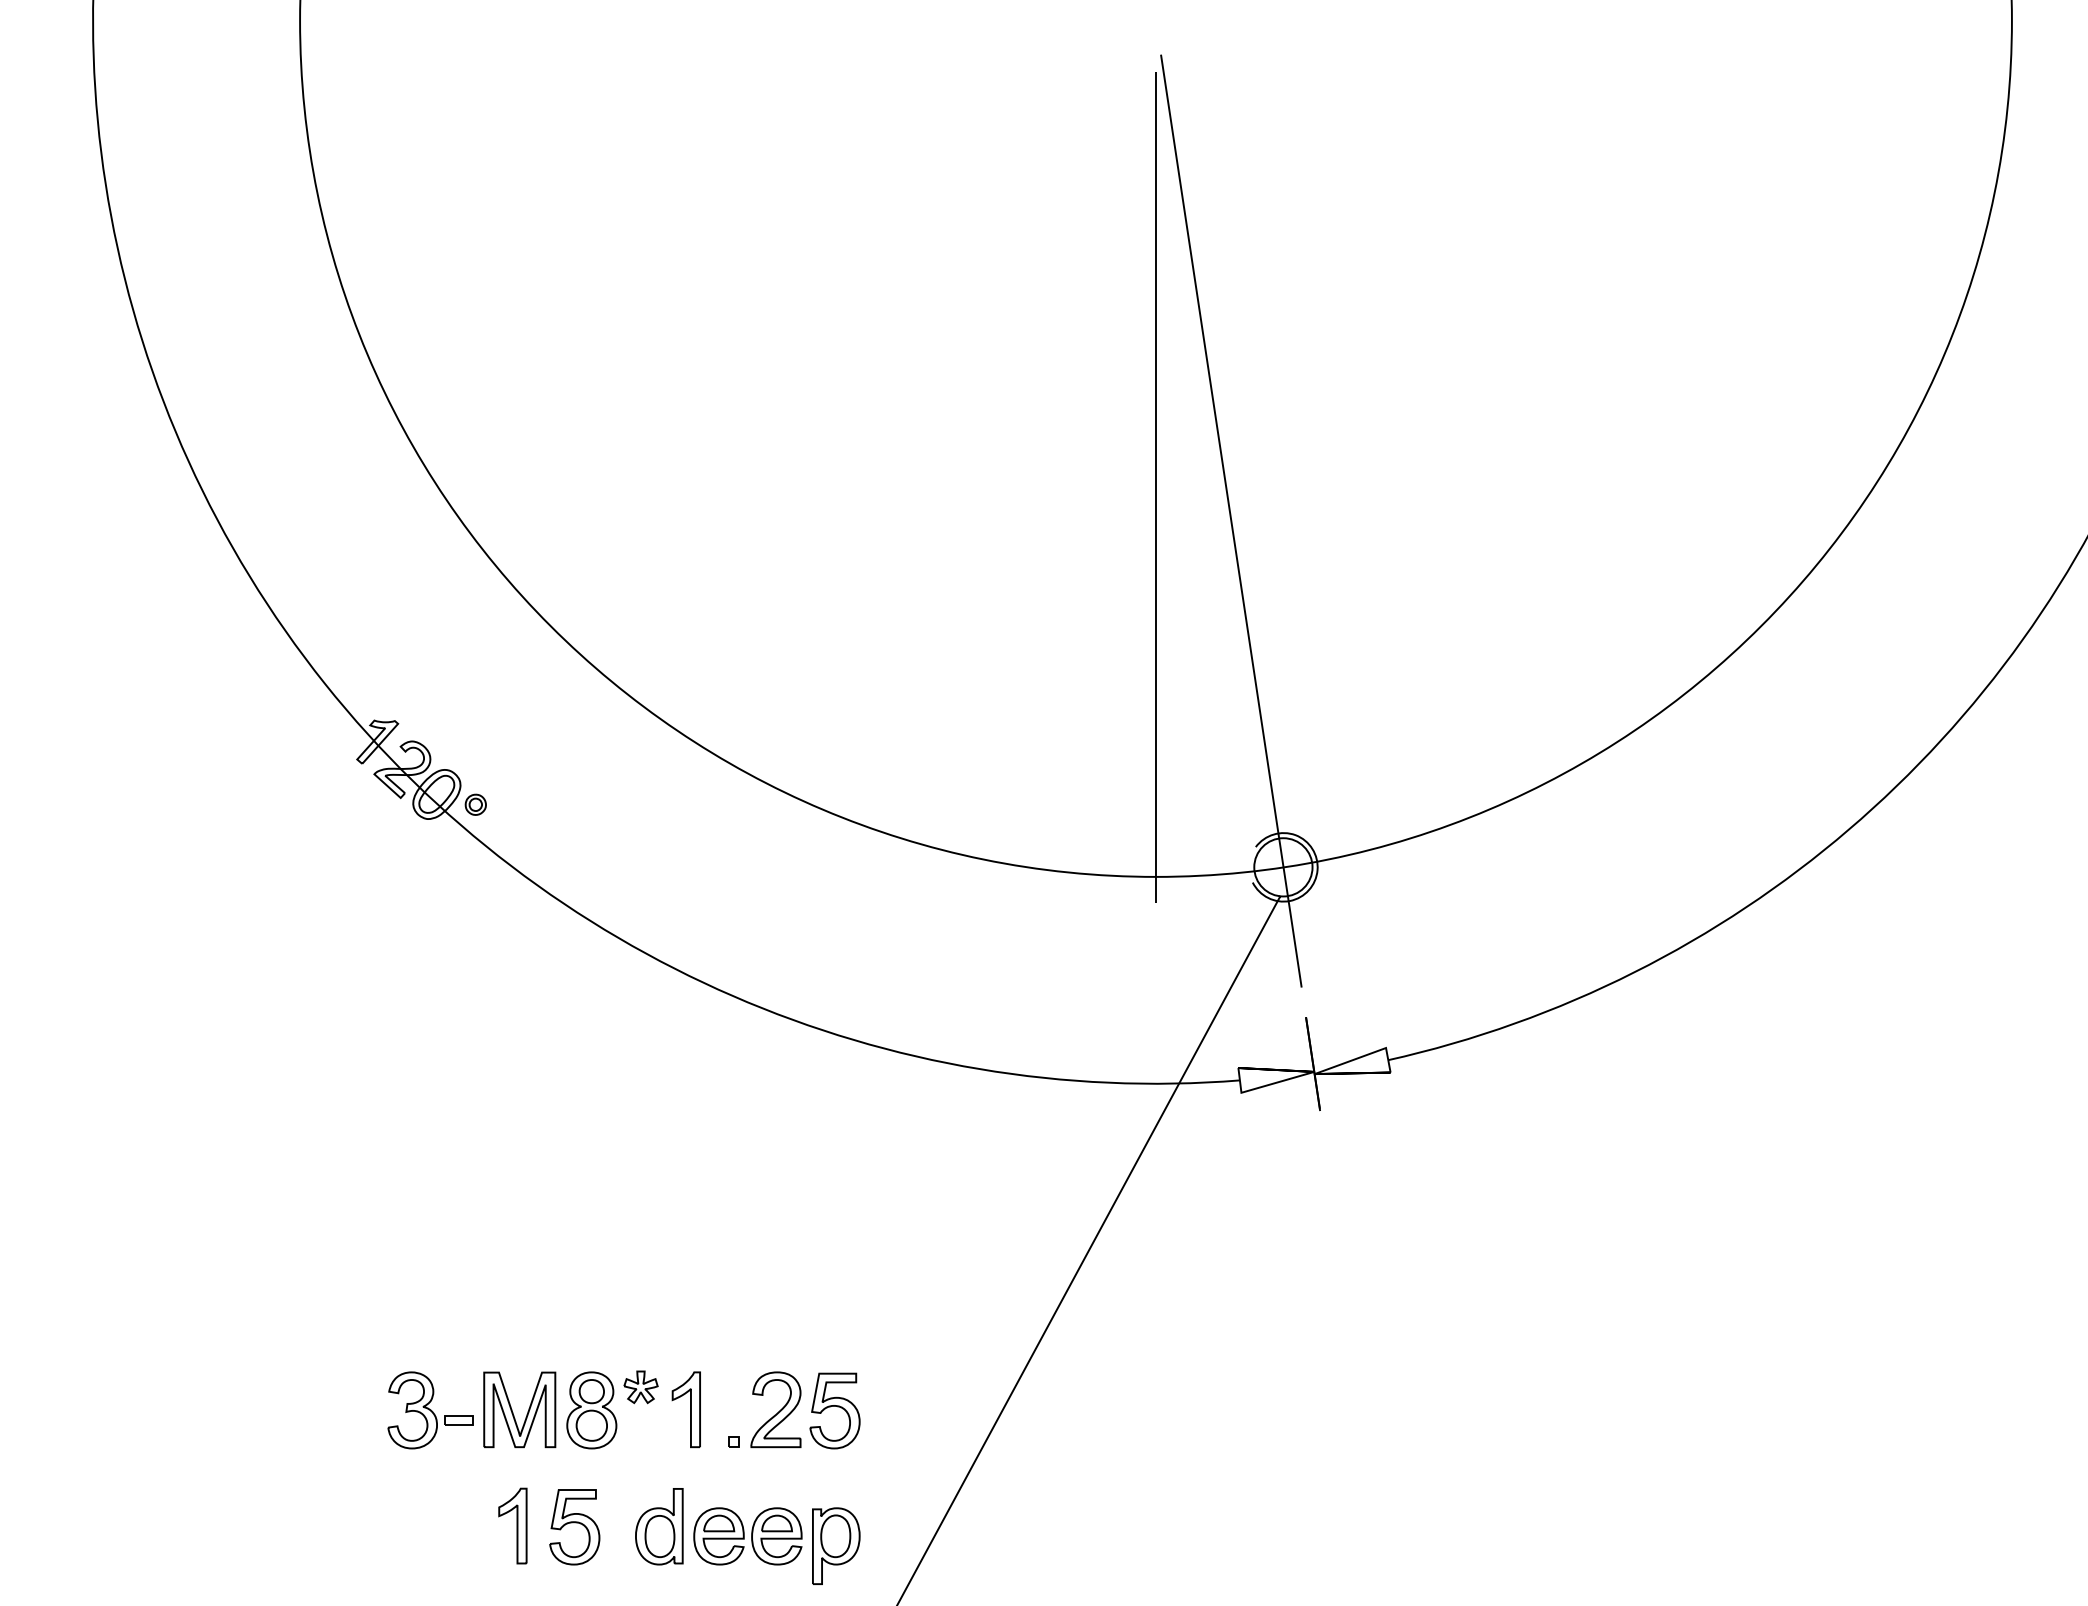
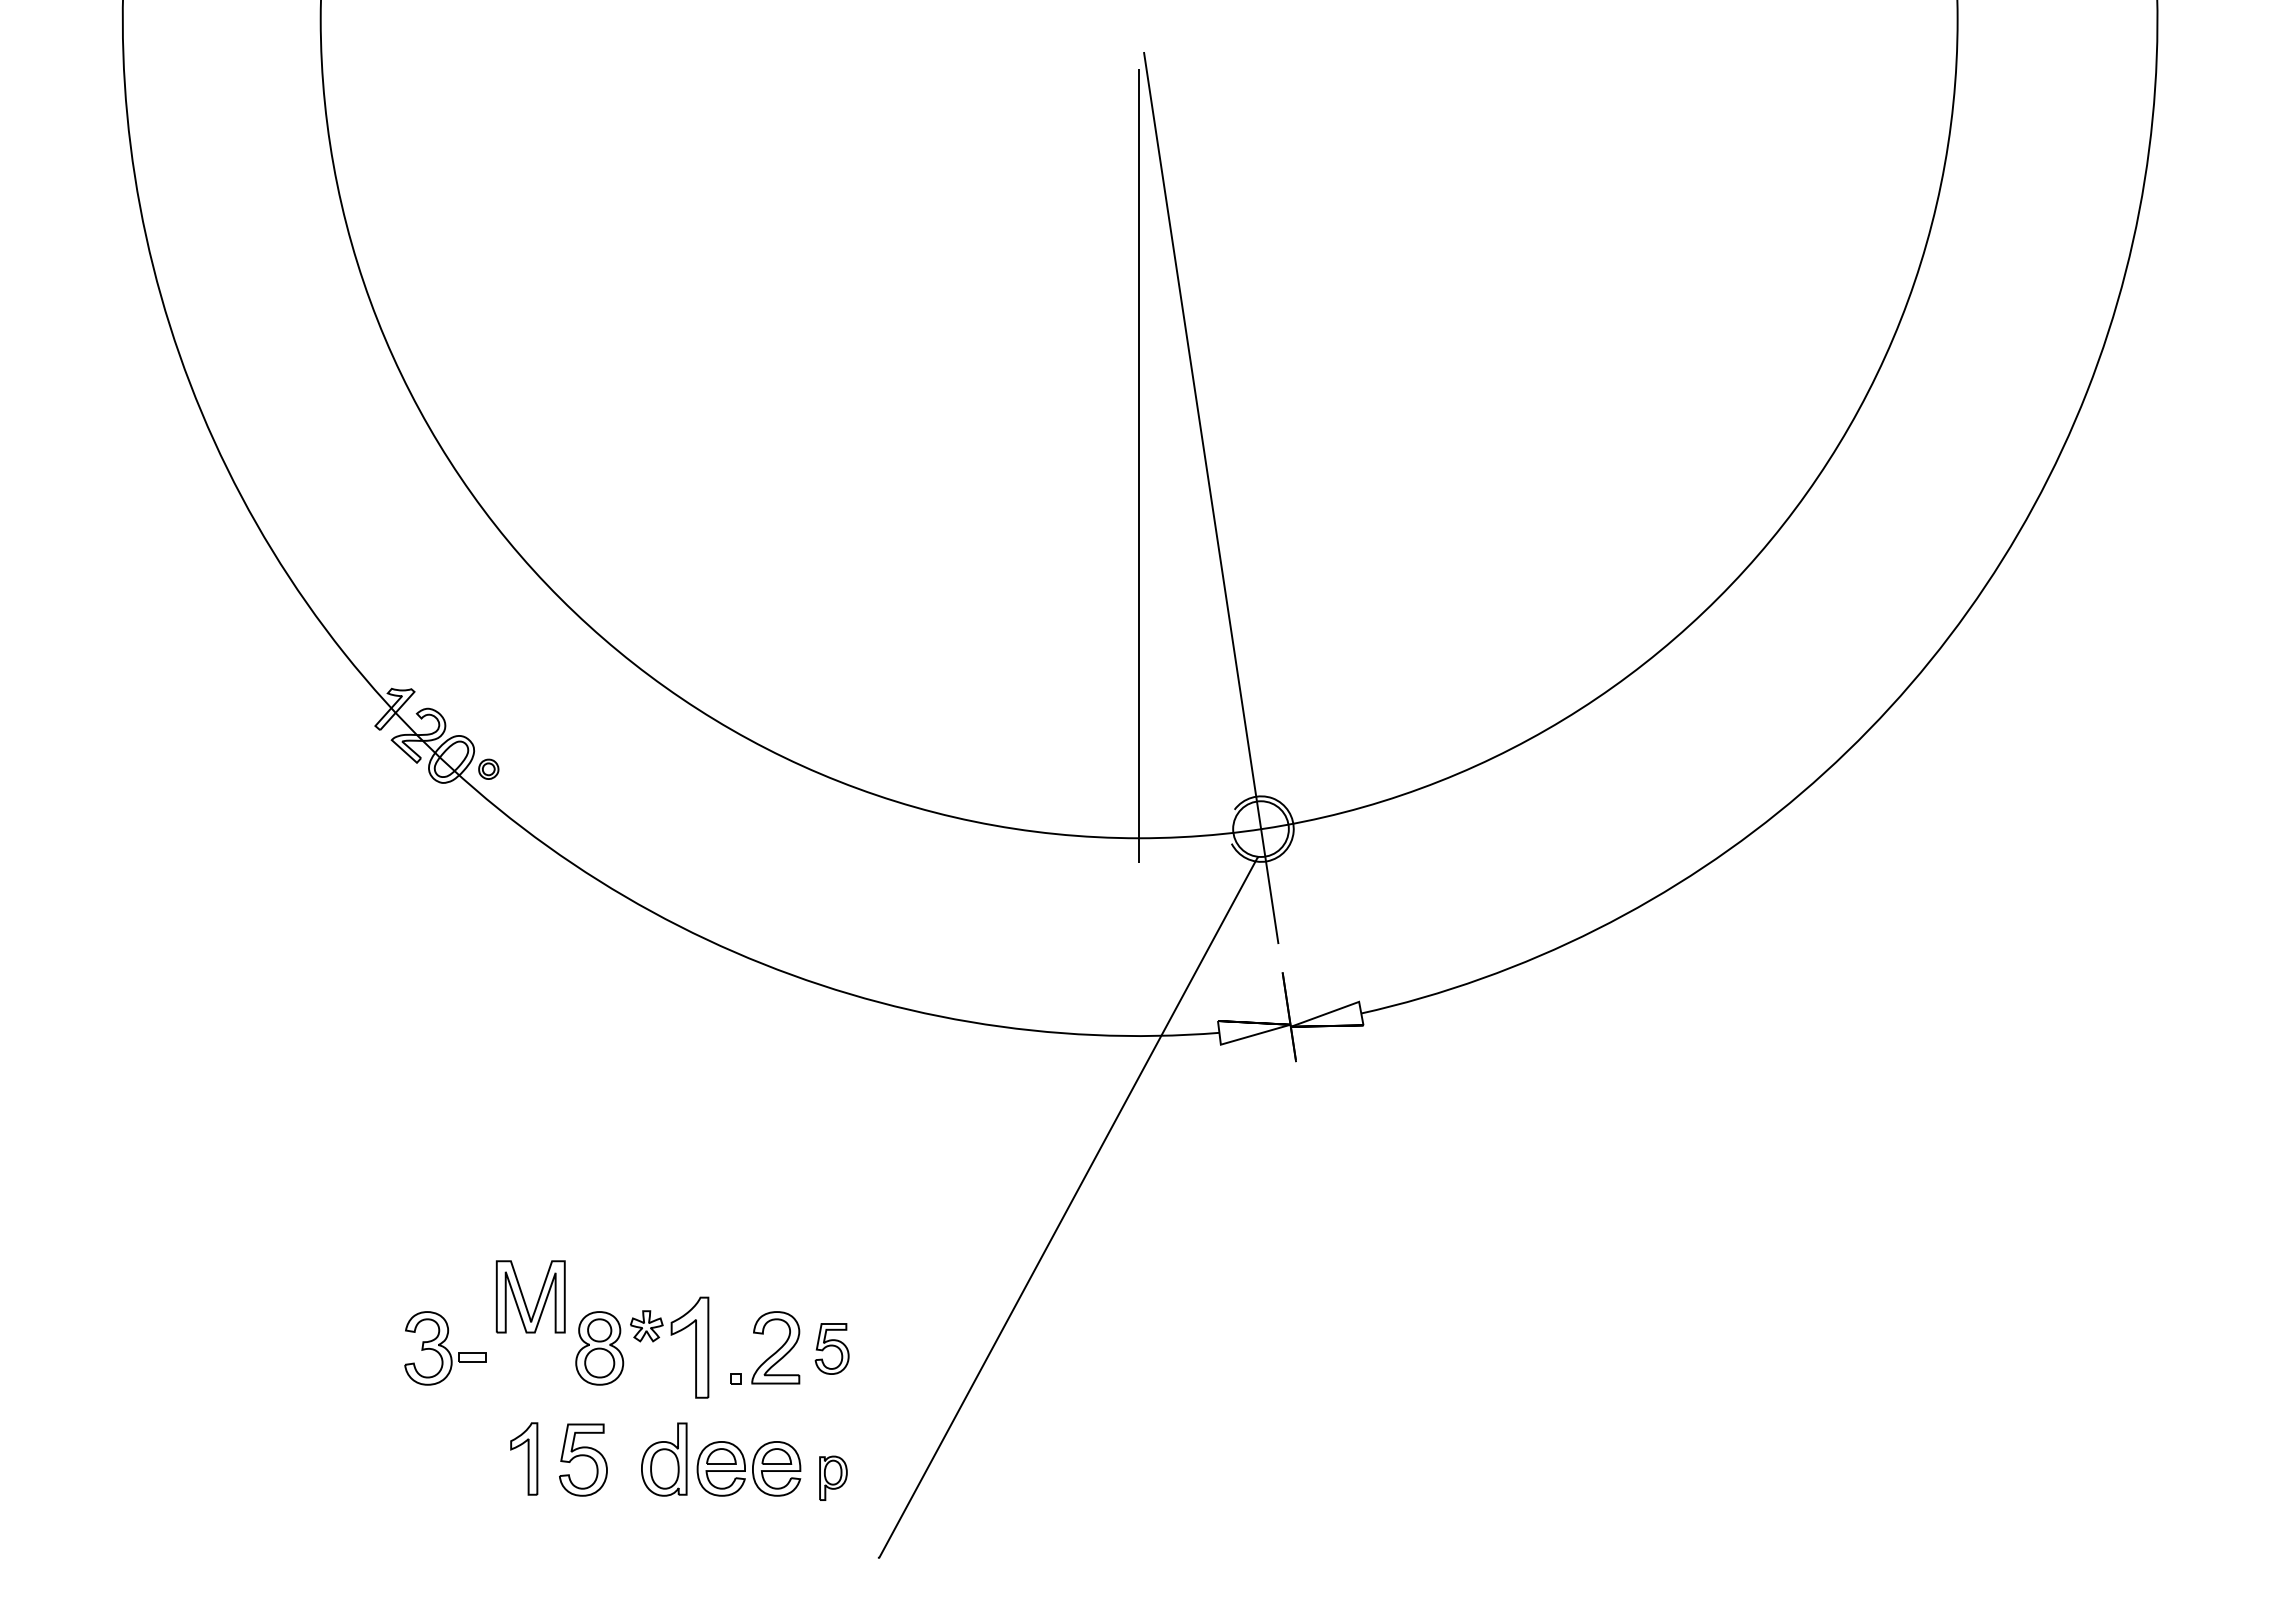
part: (686, 1409) -> (690, 1347), size x1.4
part: (834, 1410) -> (831, 1348), size x0.7
part: (513, 1411) -> (524, 1298), moved
part: (836, 1546) -> (833, 1478), size x0.6

